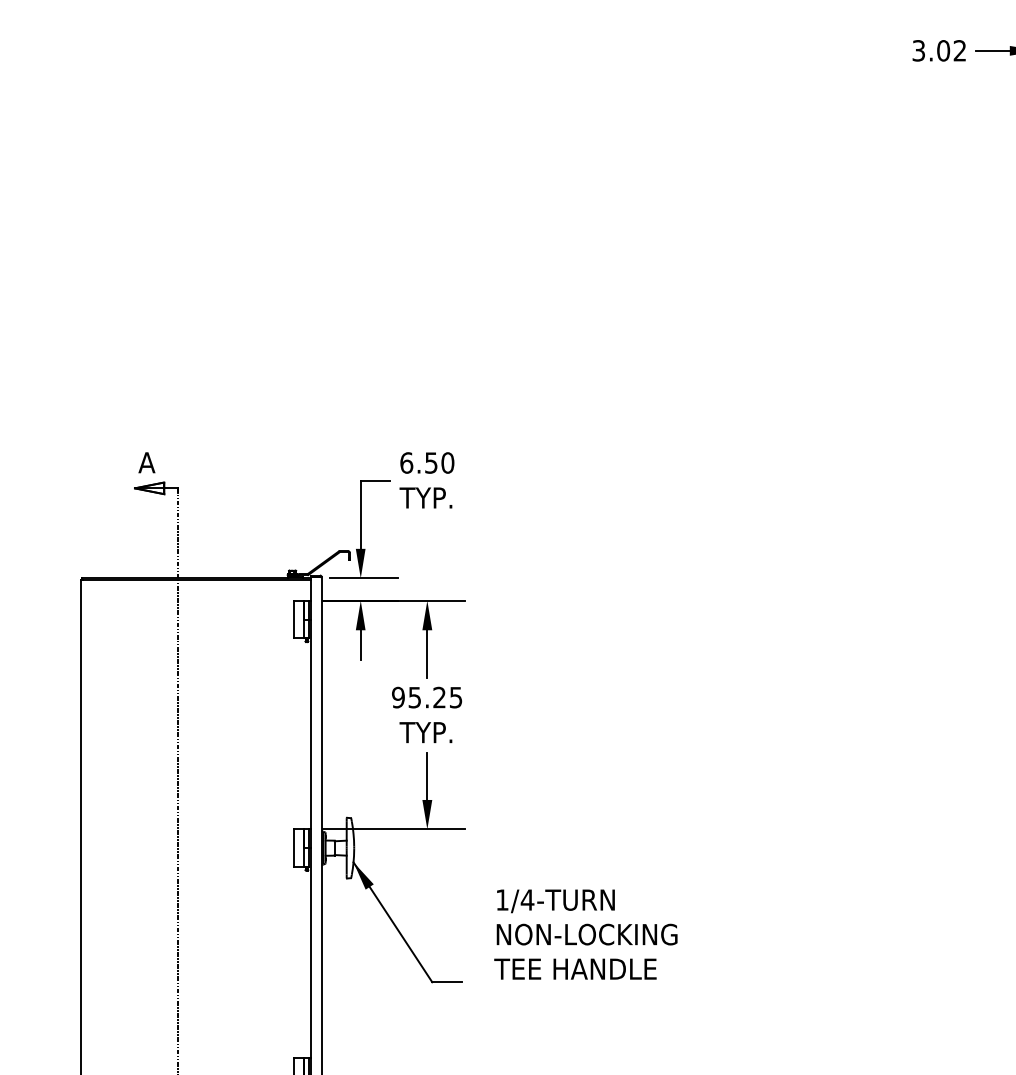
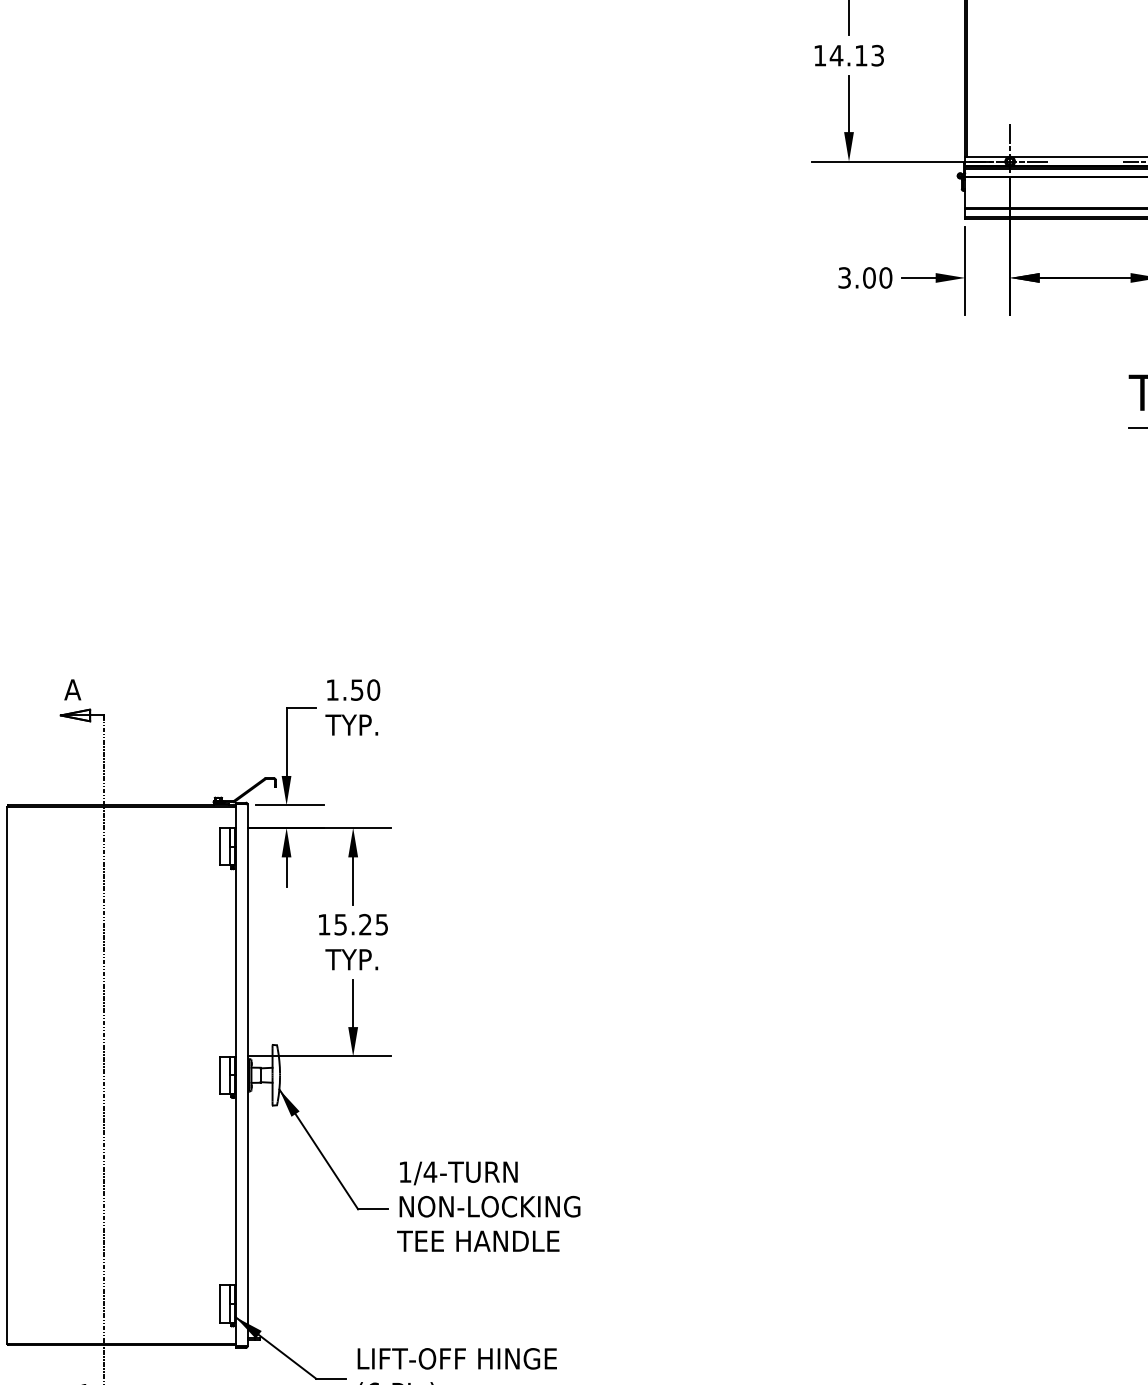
text: (959, 50) -> (885, 277), 3.02 -> 3.00
text: (406, 462) -> (332, 689), 6.50 -> 1.50
text: (397, 697) -> (323, 924), 95.25 -> 15.25
text: (585, 934) -> (488, 1206), moved

